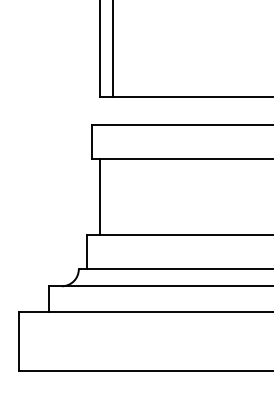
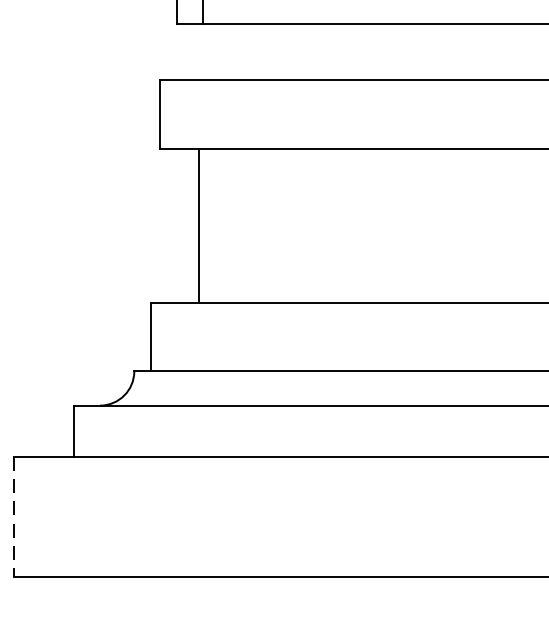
line: (100, 196) -> (200, 224), moved
line: (19, 341) -> (14, 517), solid -> dashed

